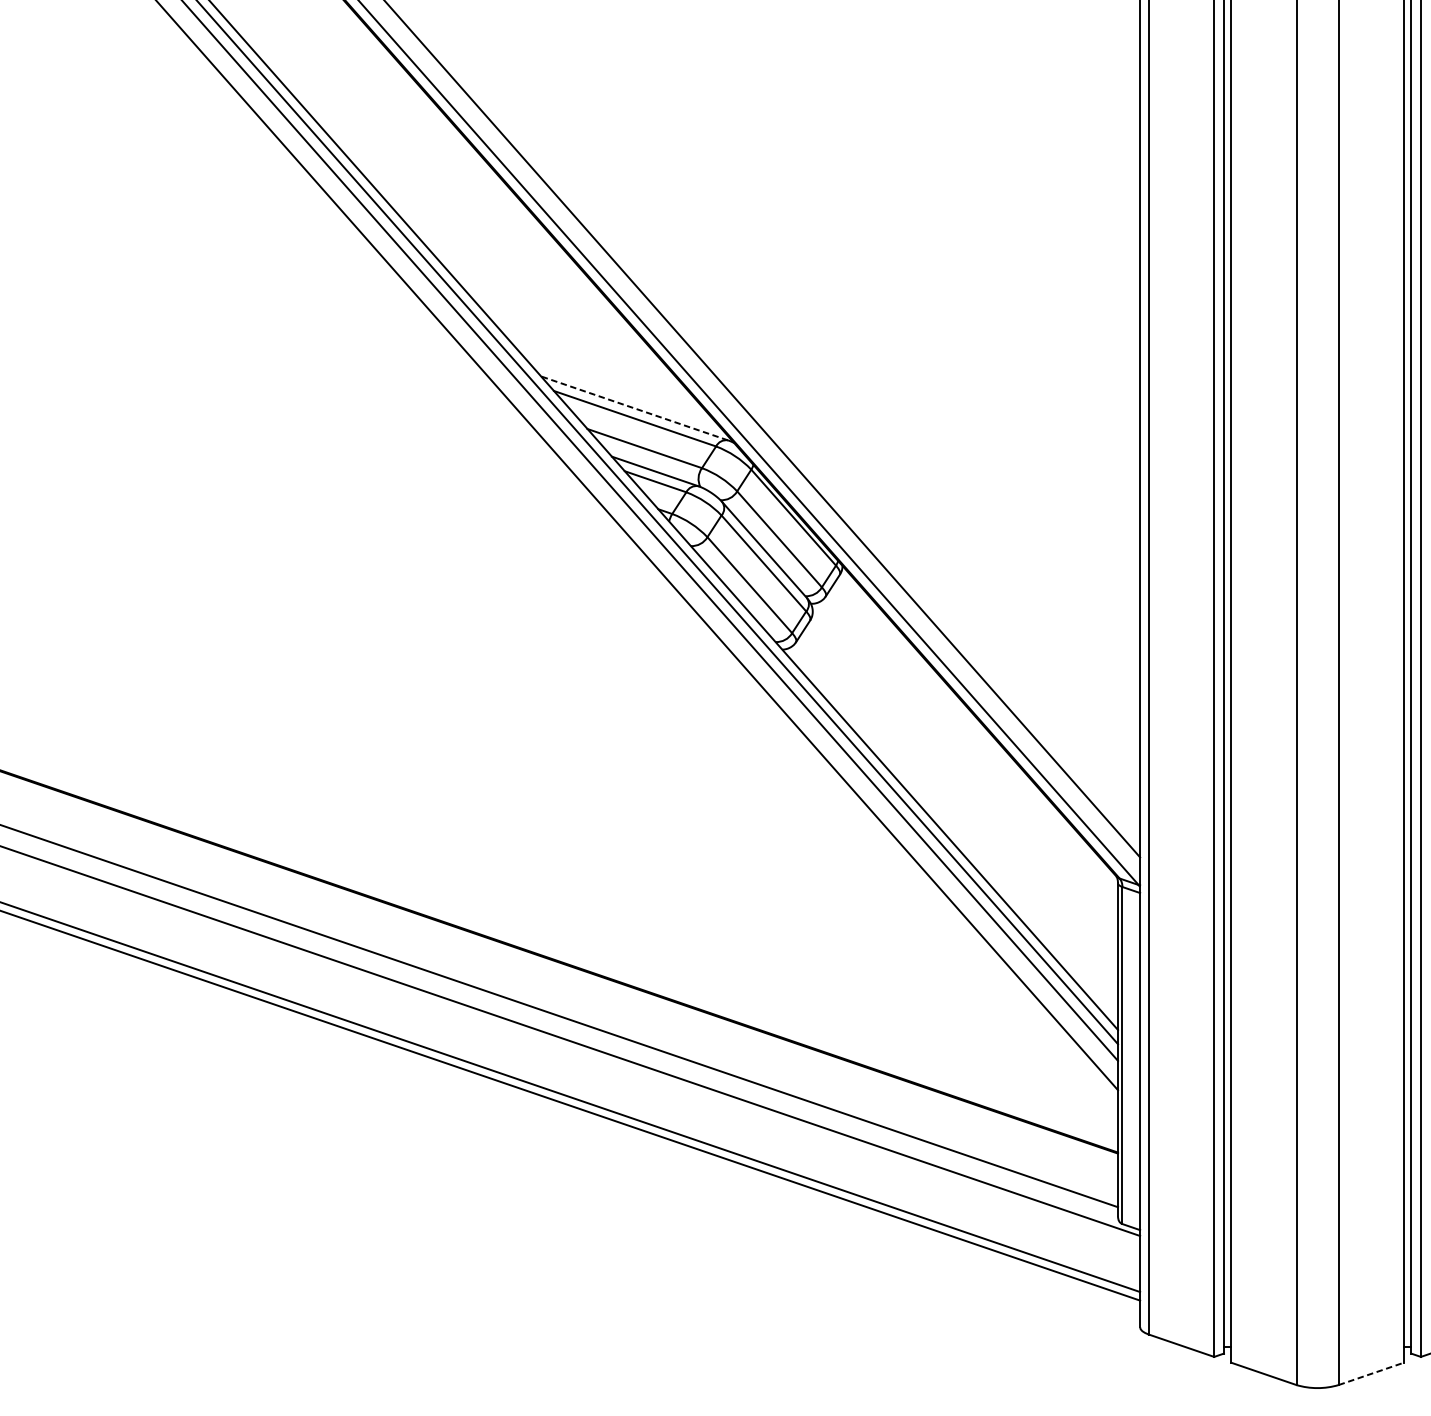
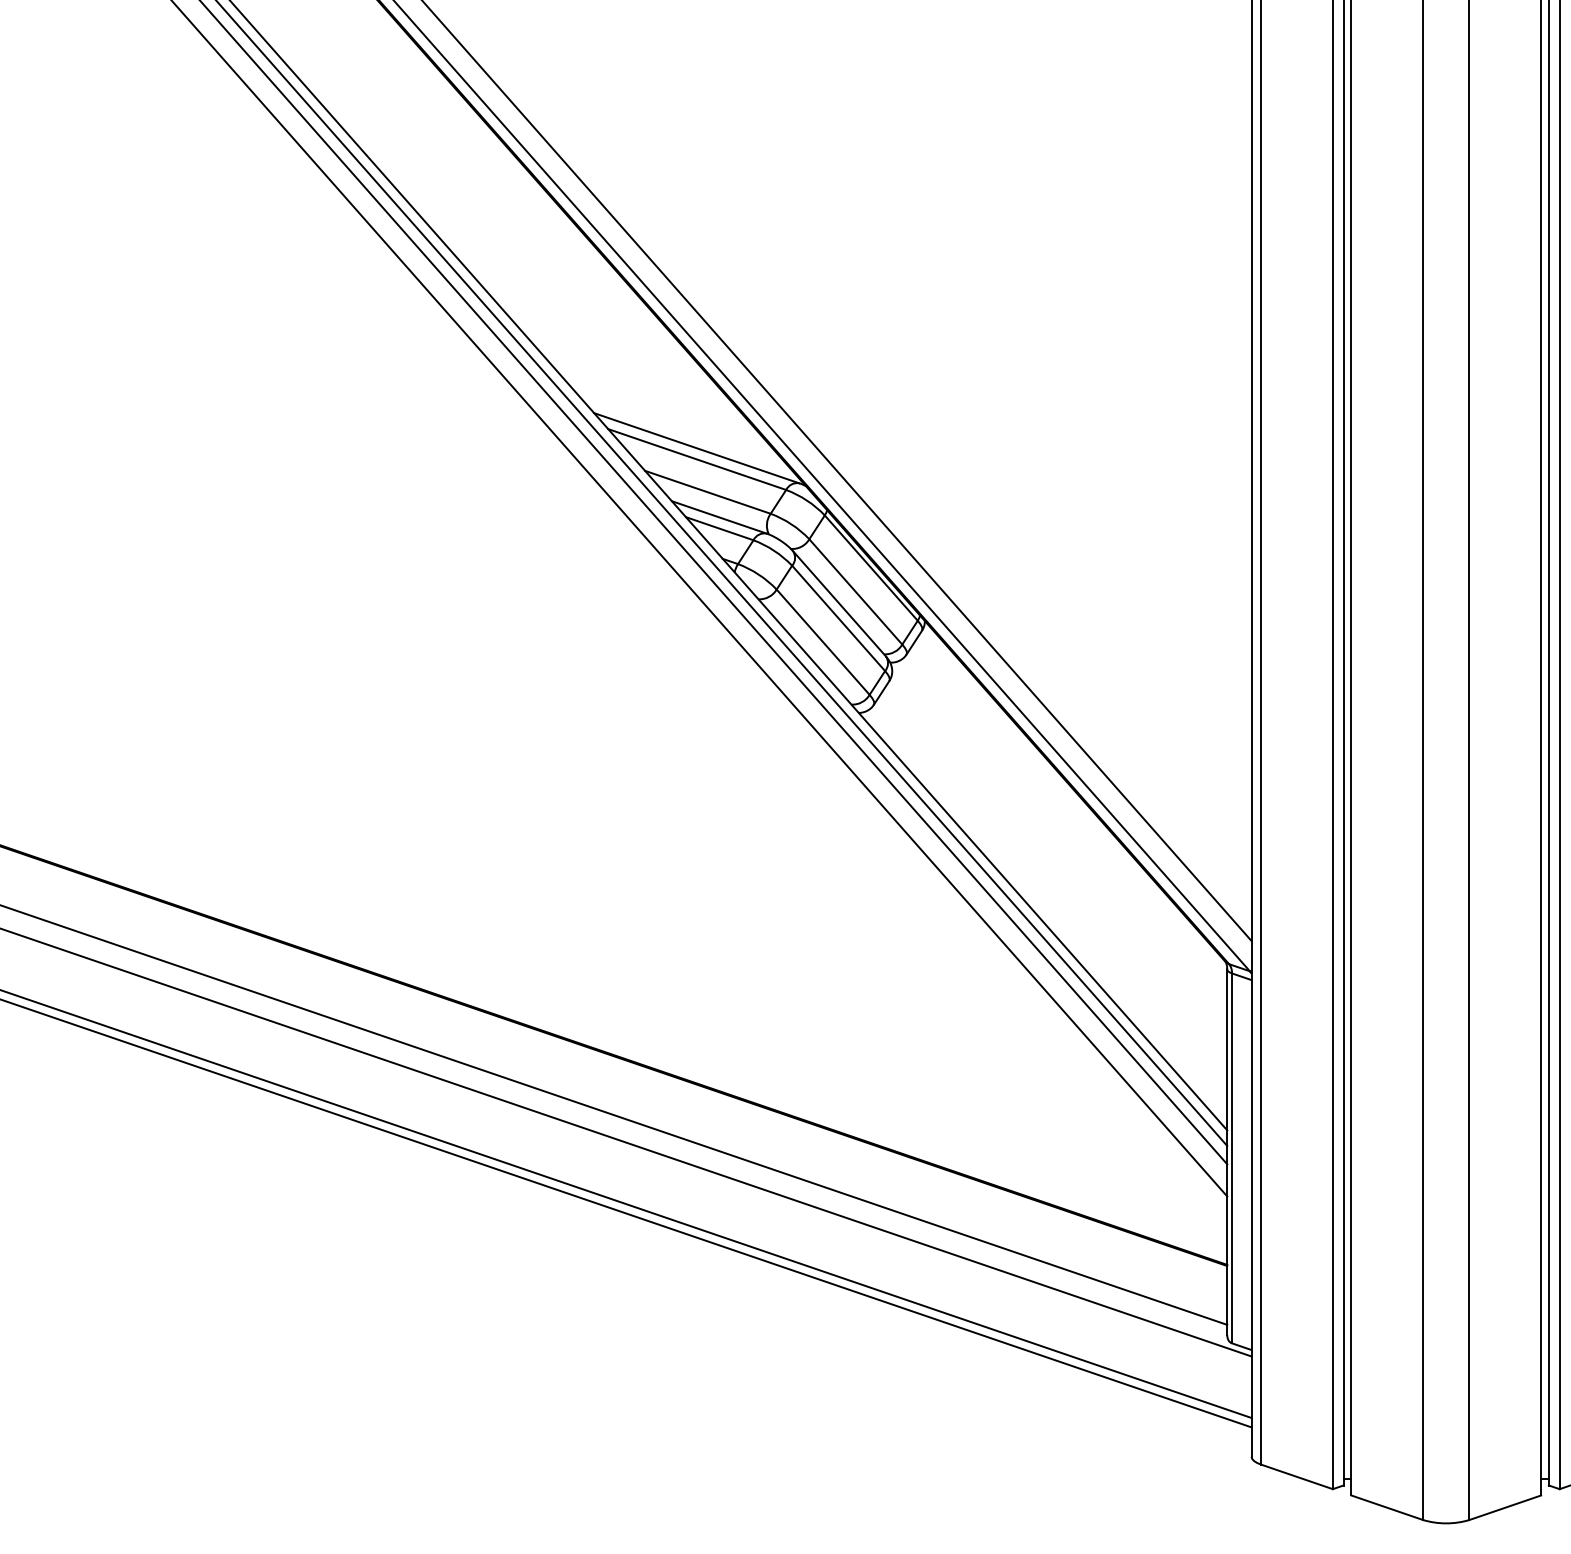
line: (634, 408) -> (696, 448), dashed -> solid
line: (1371, 1373) -> (1505, 1507), dashed -> solid

